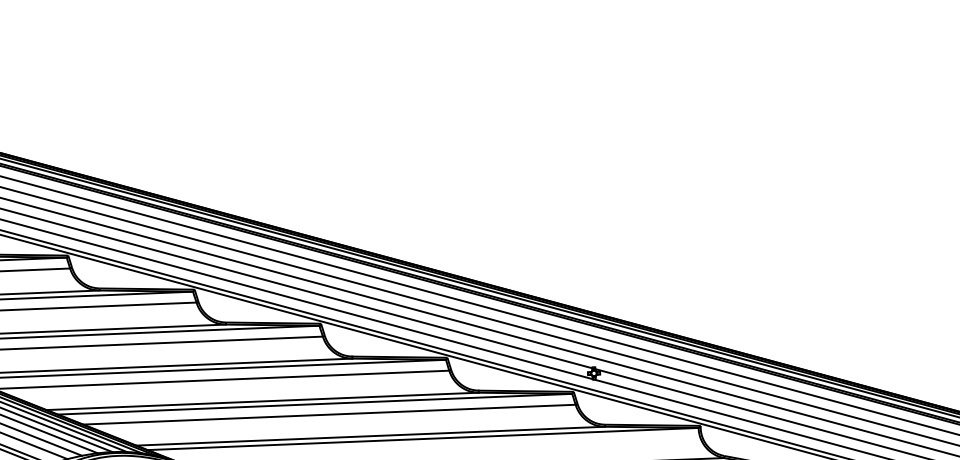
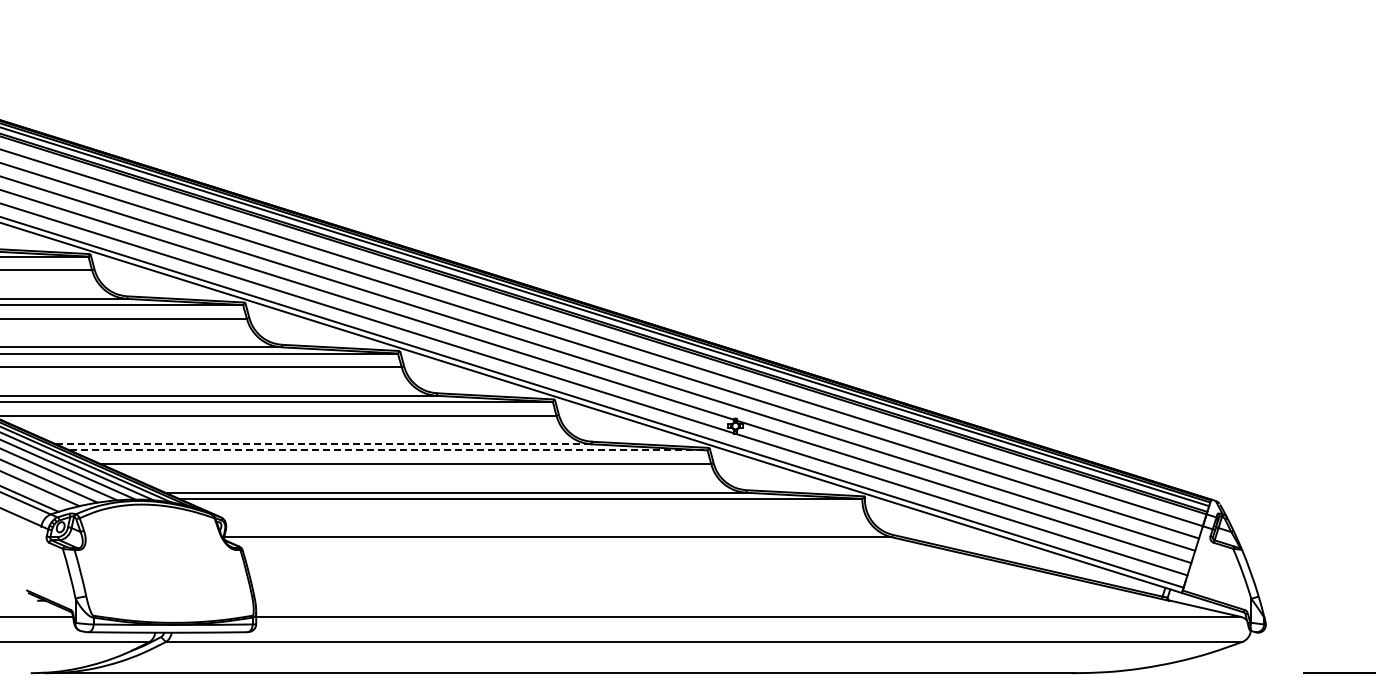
line: (262, 401) -> (323, 444), solid -> dashed
line: (314, 404) -> (388, 450), solid -> dashed

